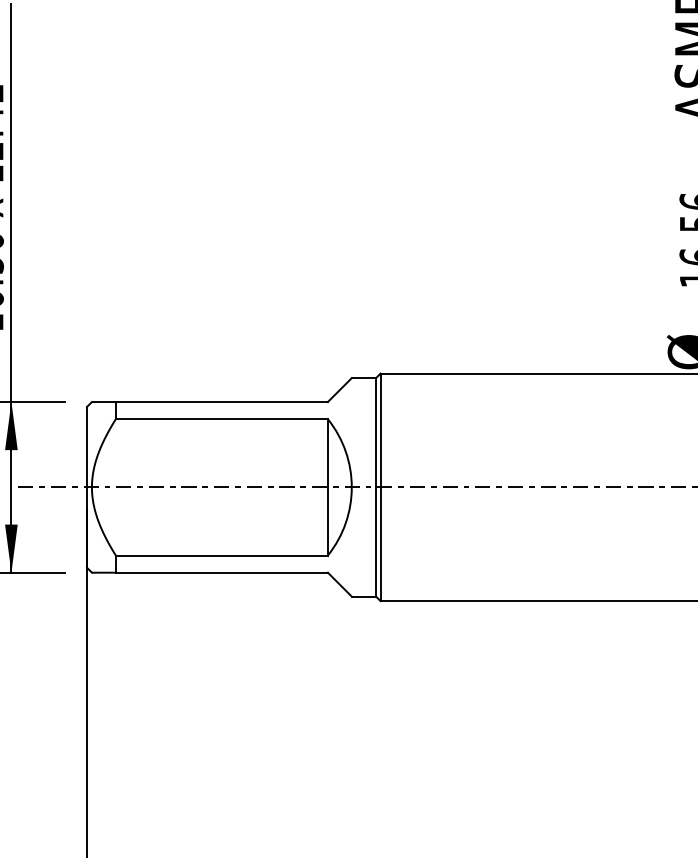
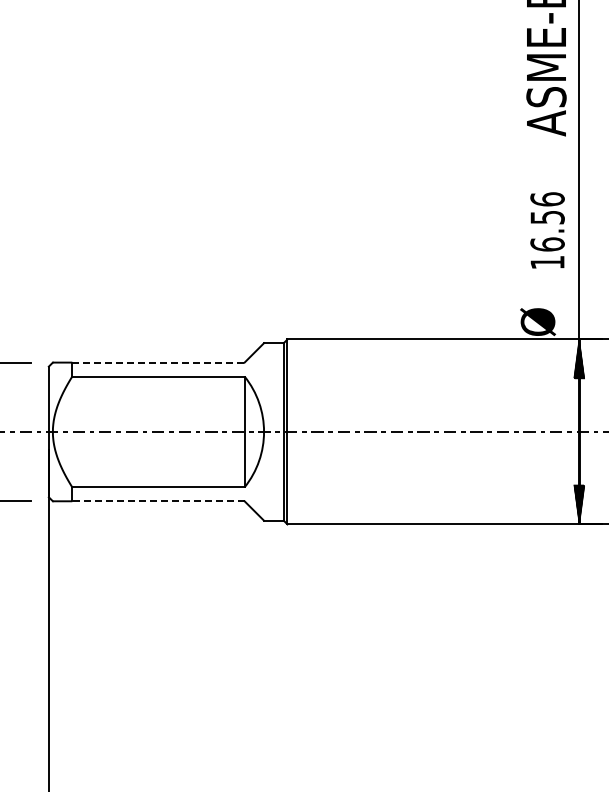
line: (221, 401) -> (158, 362), solid -> dashed
line: (220, 572) -> (157, 501), solid -> dashed

